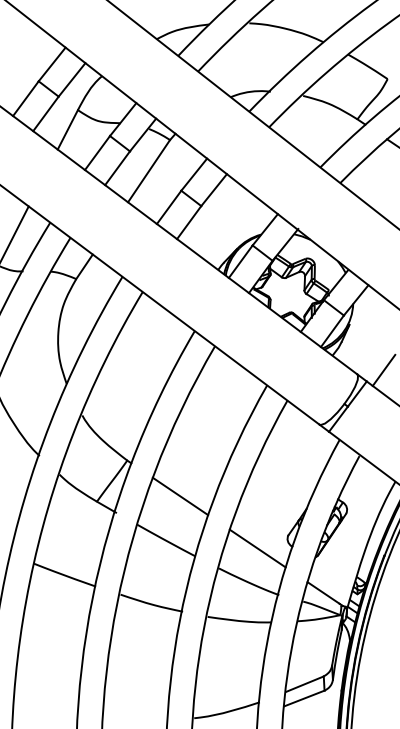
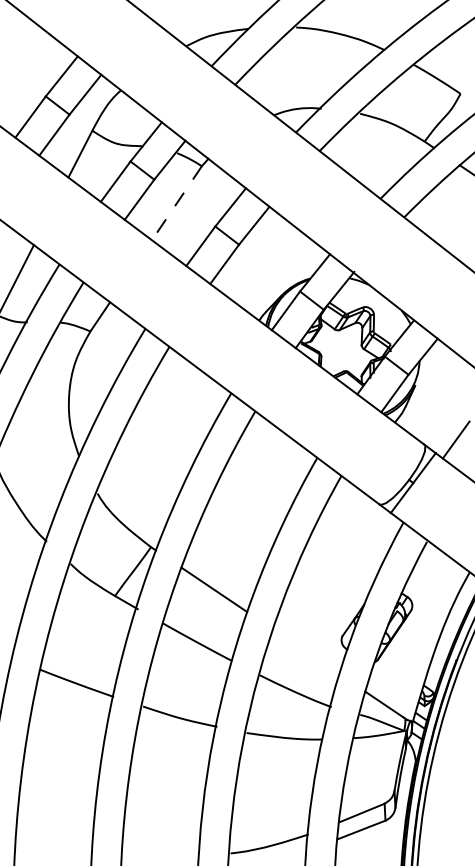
line: (148, 171) -> (176, 203), solid -> dashed
line: (257, 548) -> (305, 651), removed

